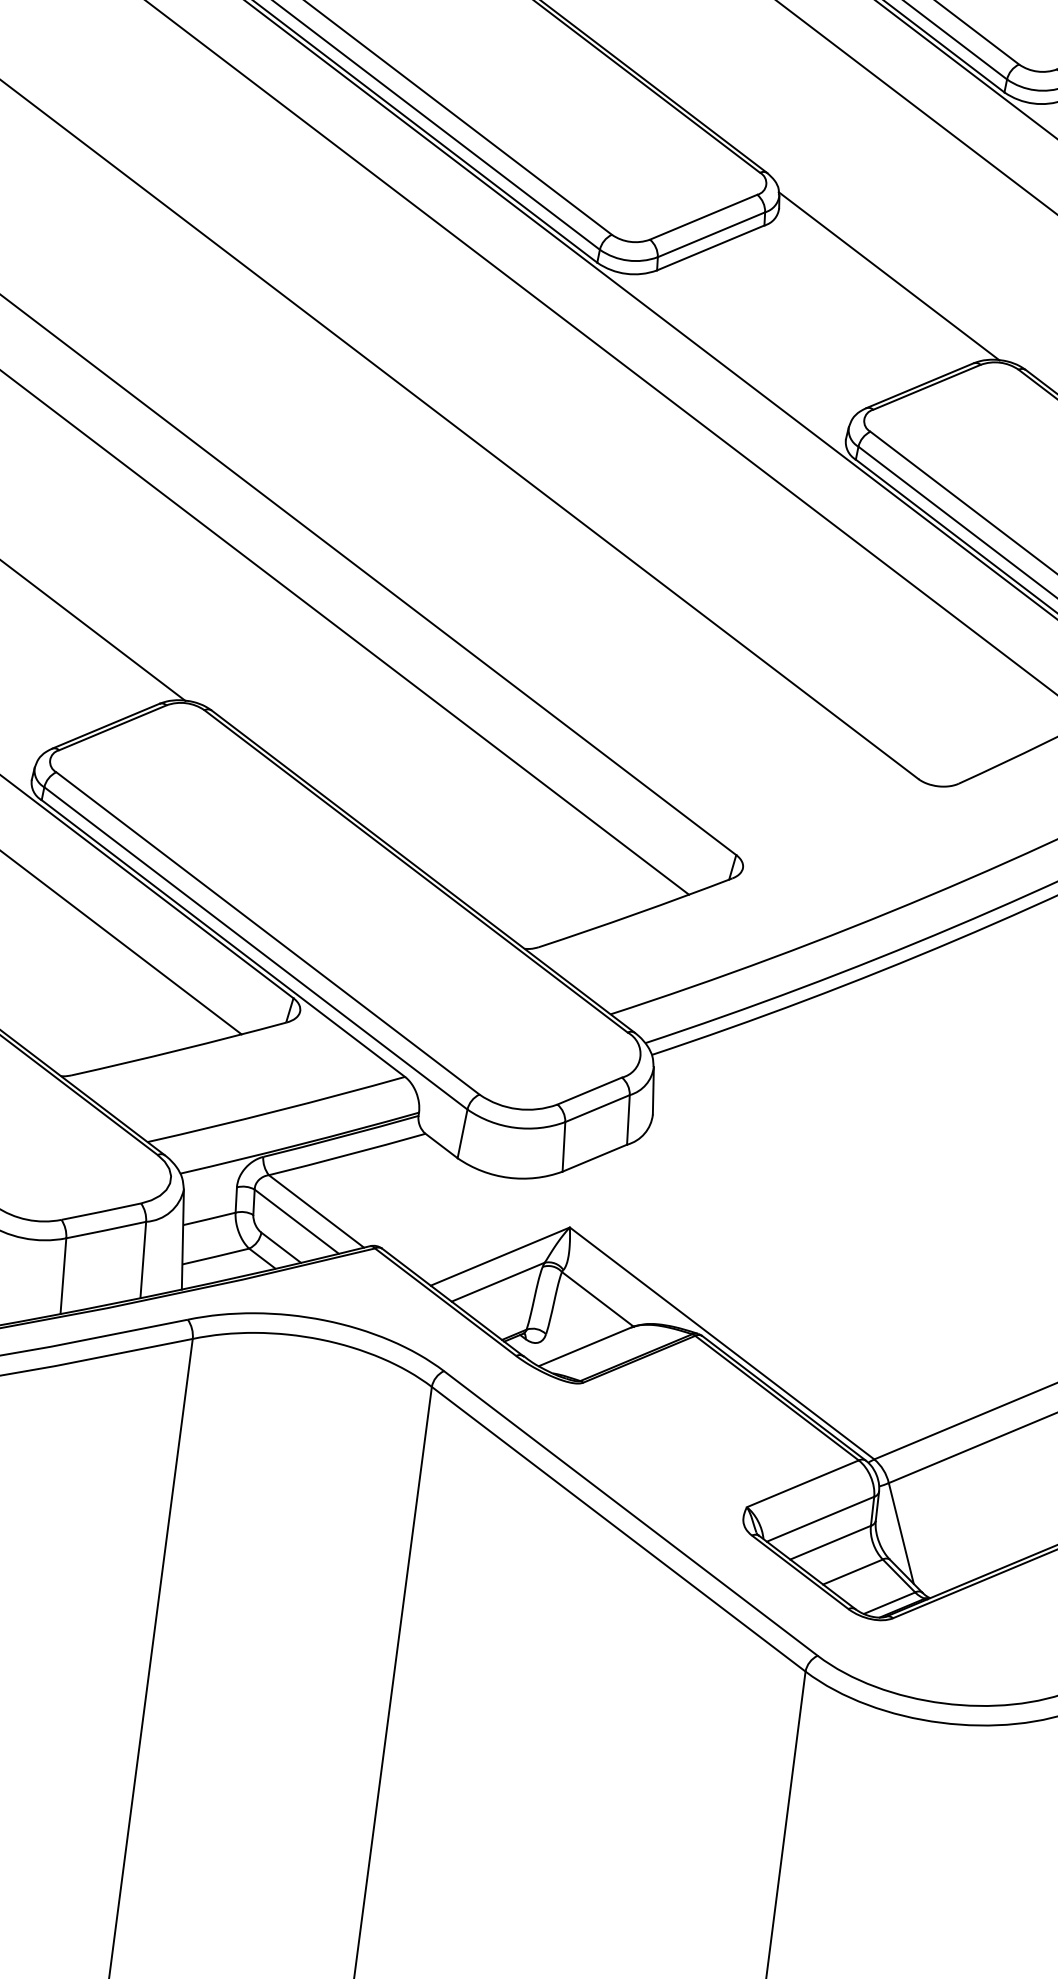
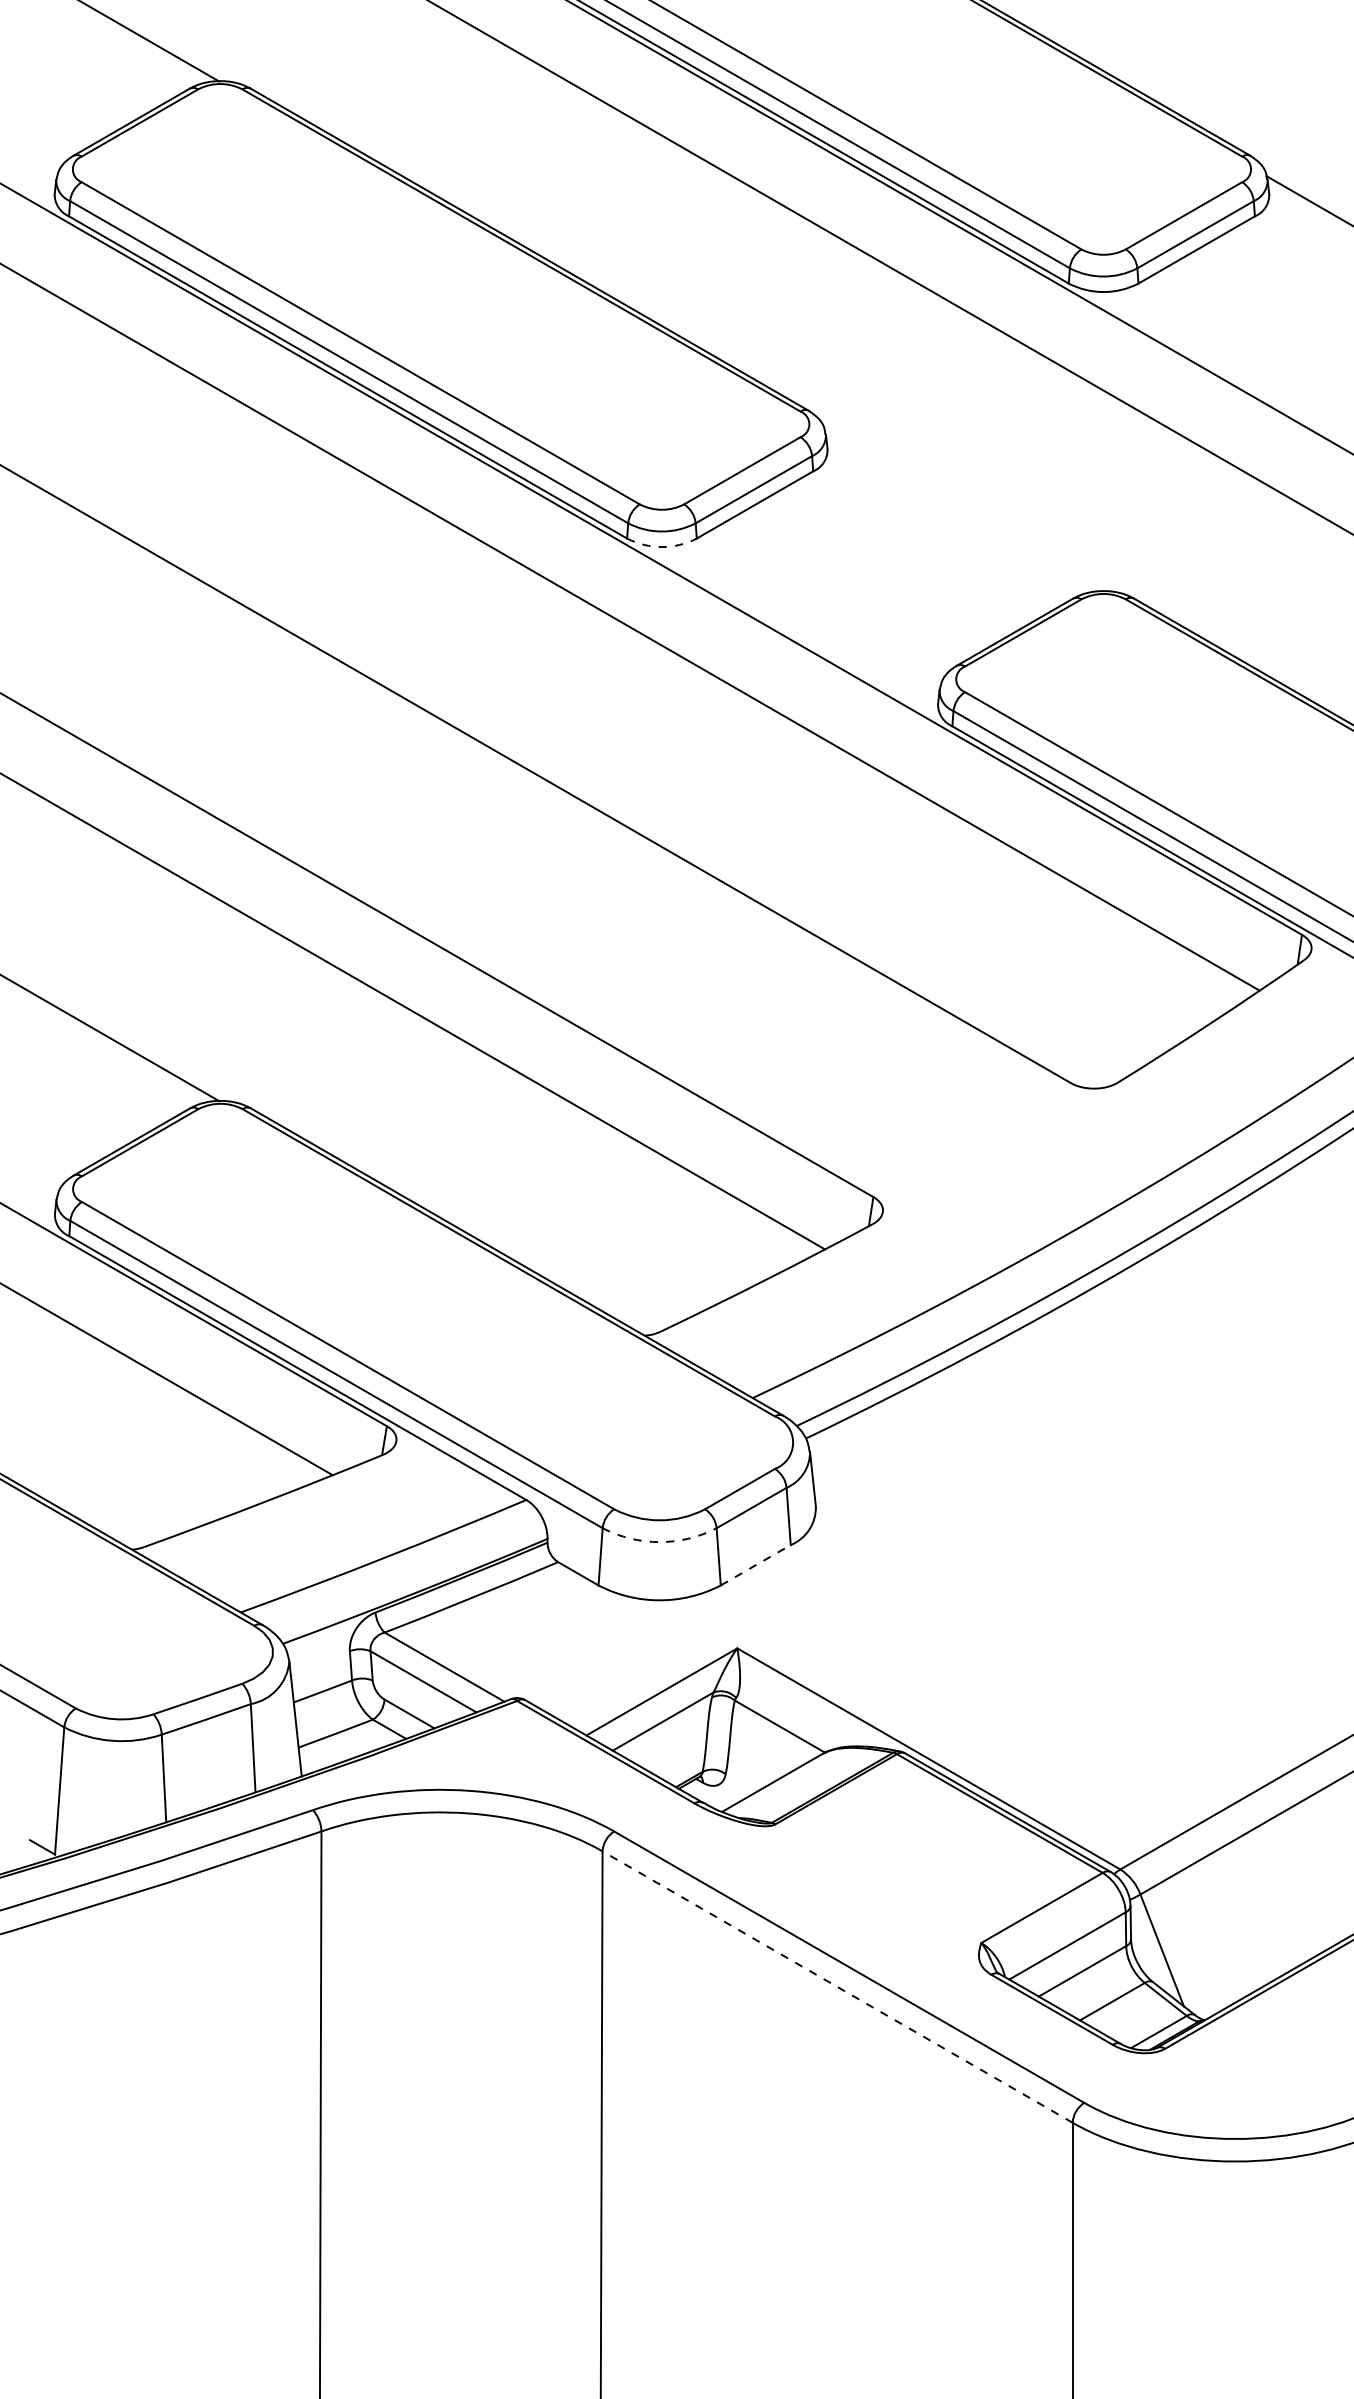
arc: (625, 274) -> (661, 547), solid -> dashed
line: (889, 276) -> (963, 511), removed
arc: (514, 1128) -> (659, 1542), solid -> dashed
line: (595, 1158) -> (756, 1565), solid -> dashed
line: (618, 1528) -> (837, 1986), solid -> dashed

